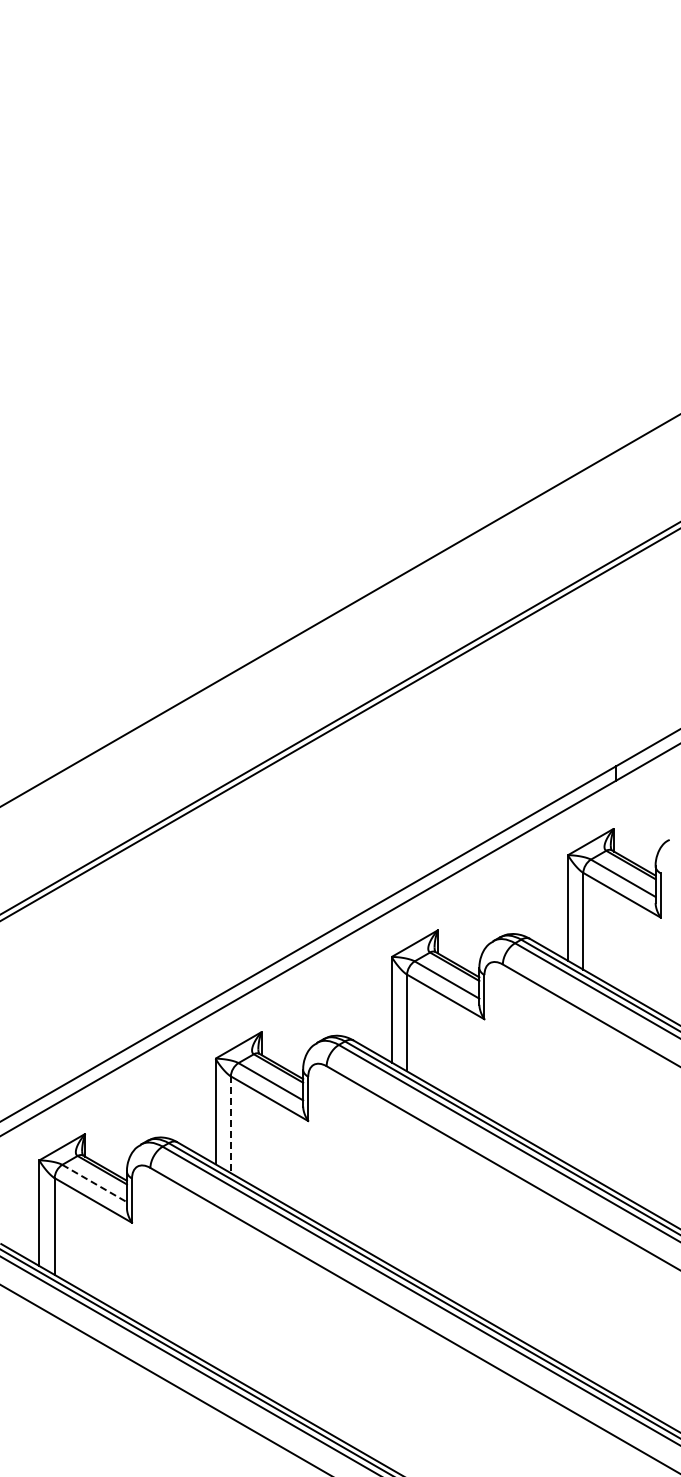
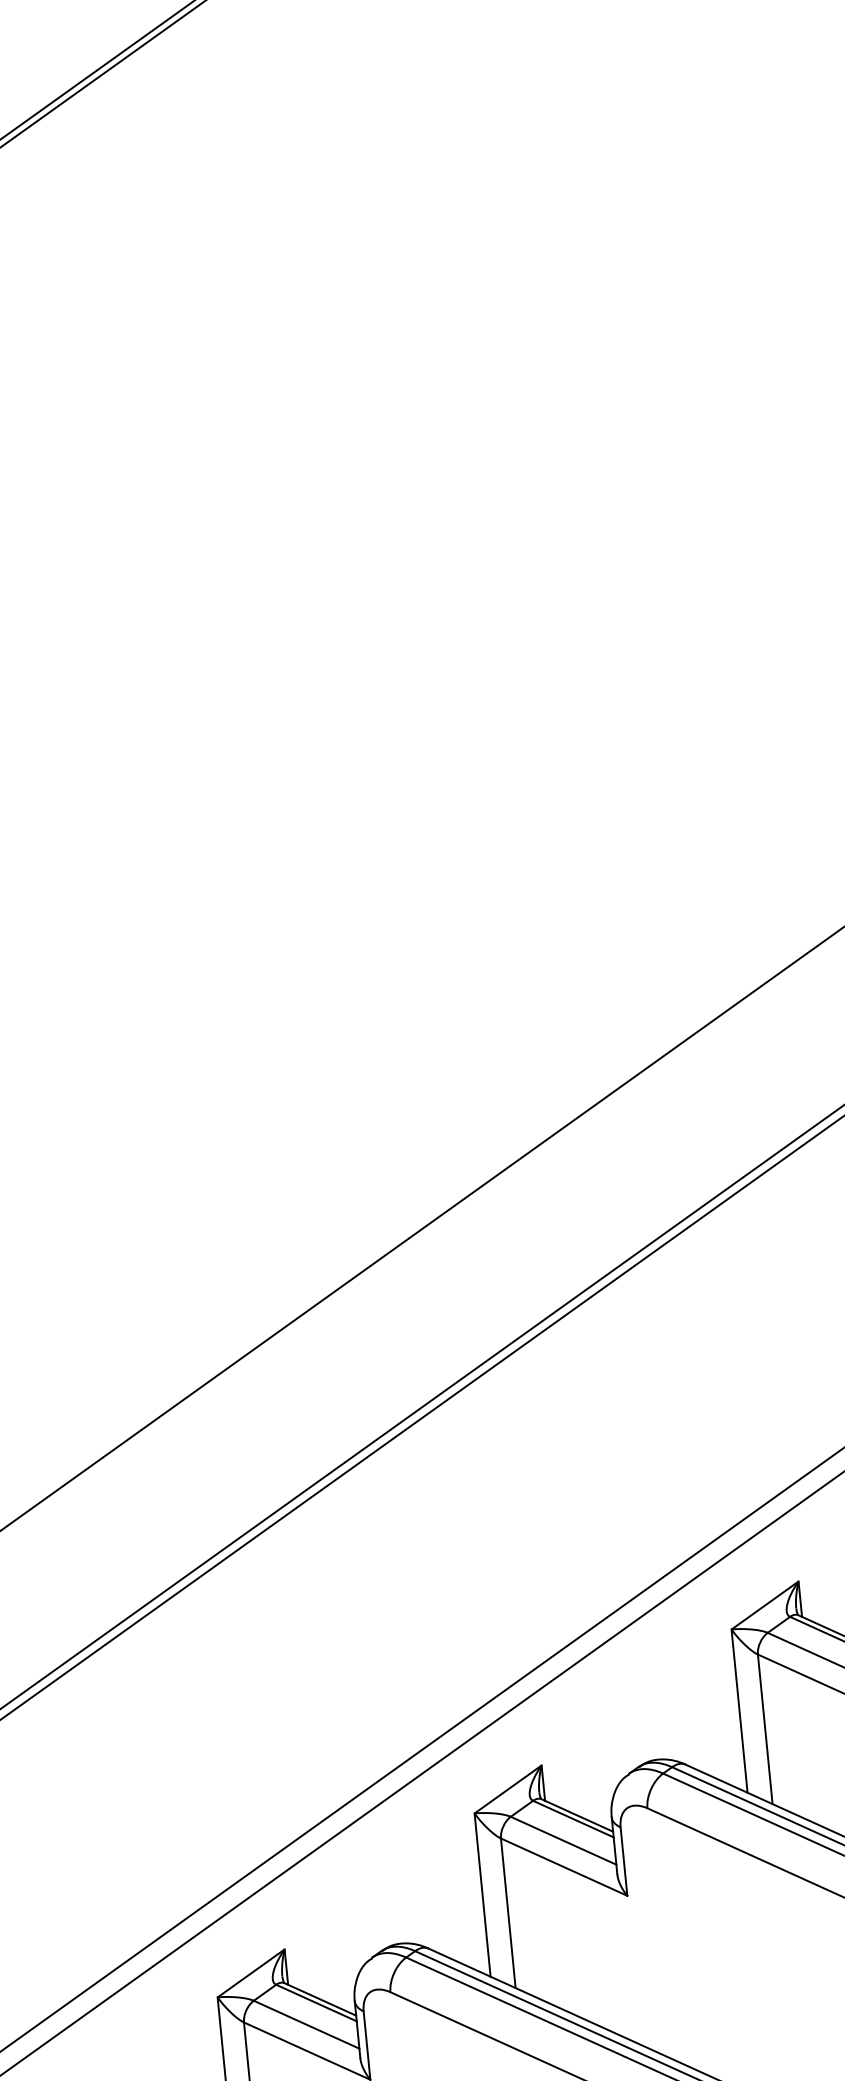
line: (230, 1125) -> (507, 1914), dashed -> solid
line: (95, 1183) -> (307, 2024), dashed -> solid

